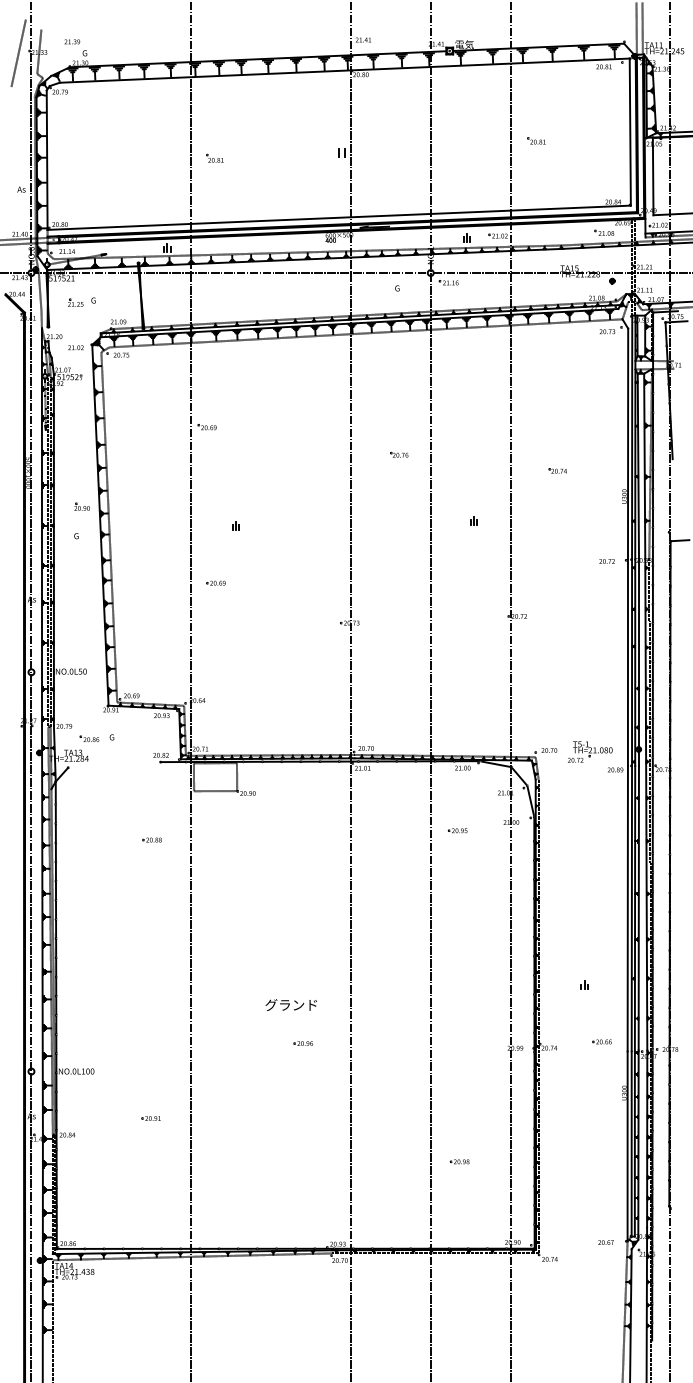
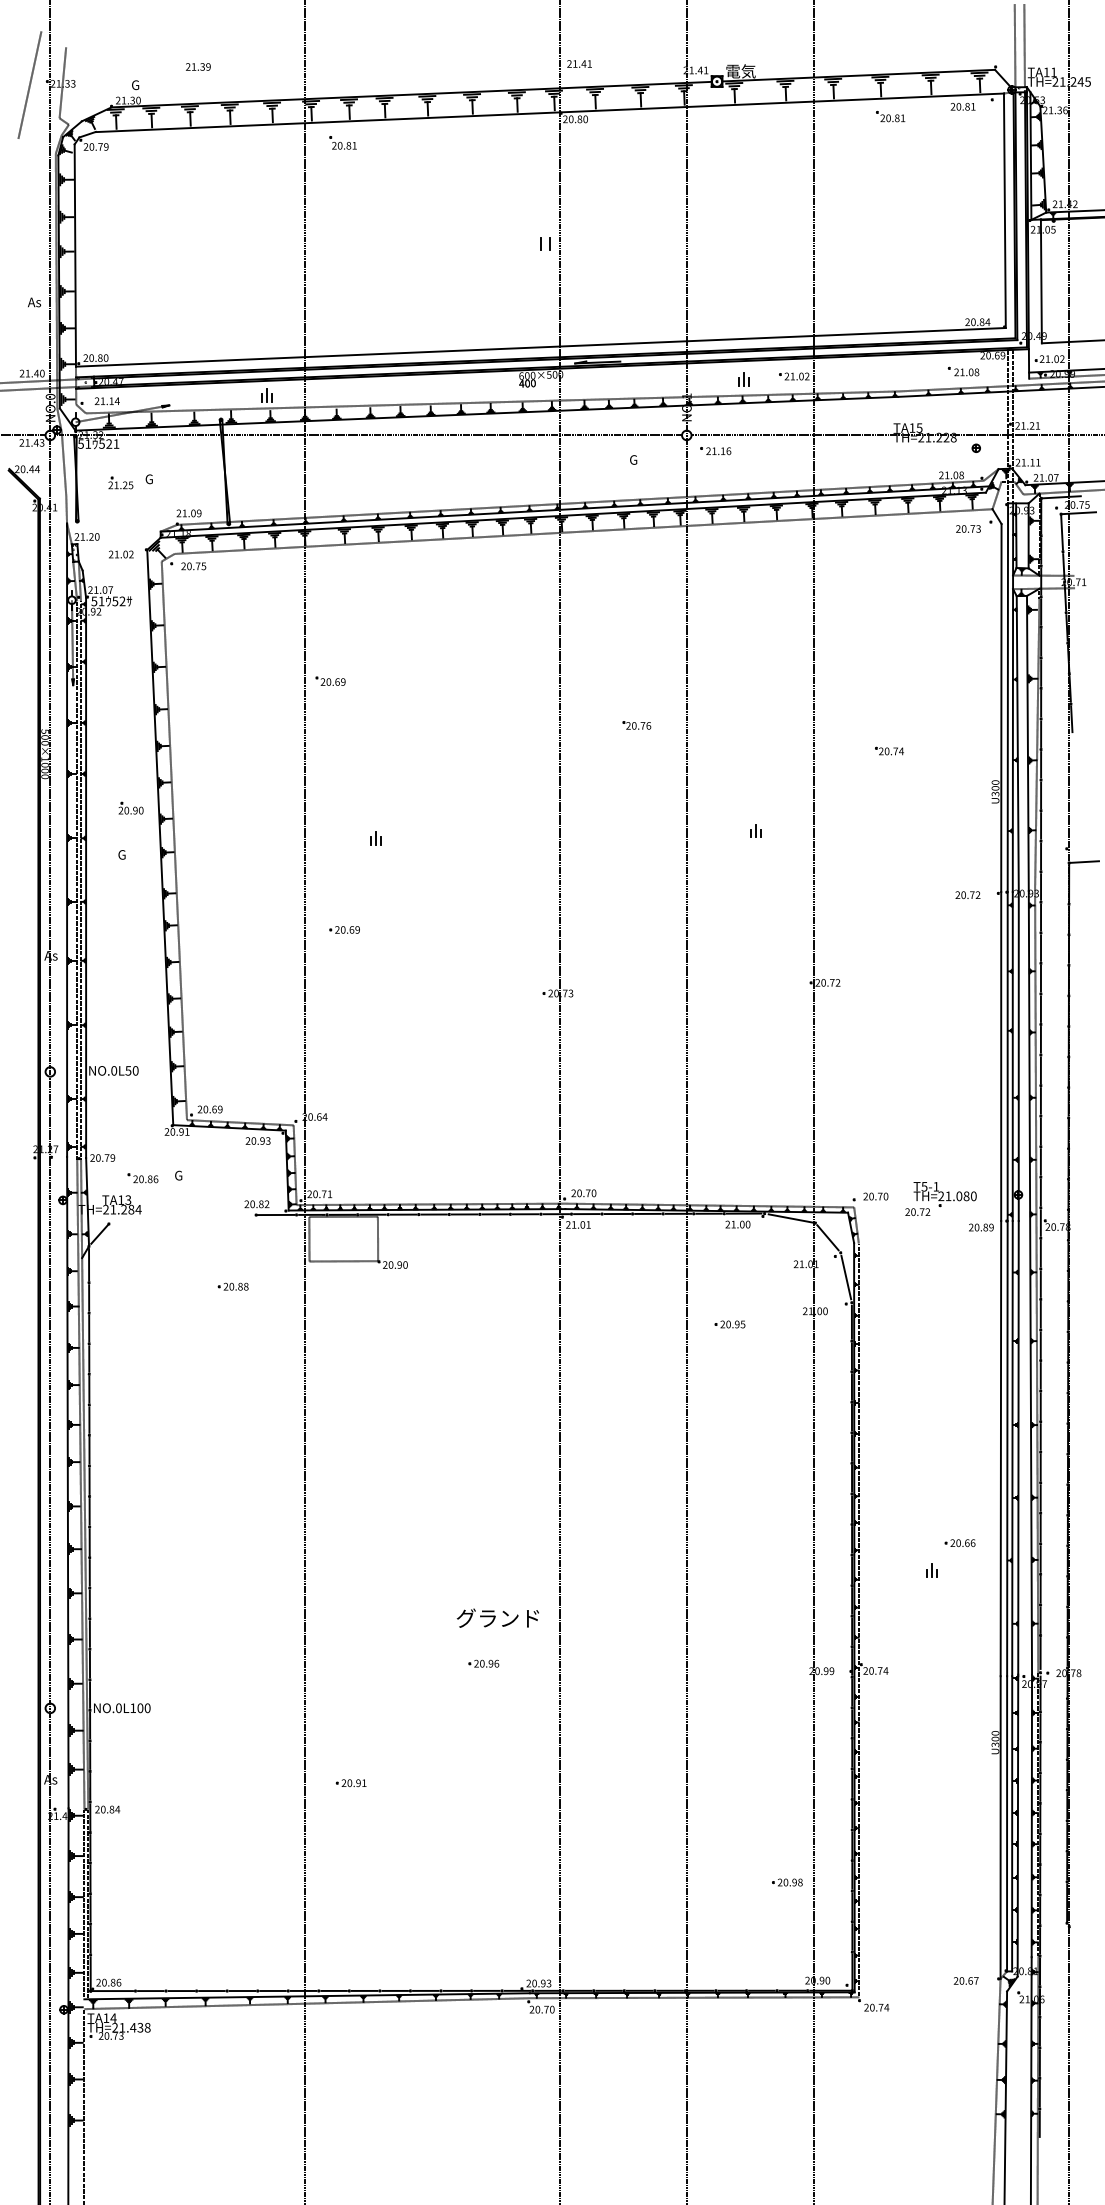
text: (72, 41) -> (198, 66), moved
part: (536, 140) -> (890, 115), moved
part: (214, 157) -> (342, 141), moved
part: (151, 839) -> (232, 1285), moved
text: (290, 1004) -> (496, 1617), moved
part: (601, 1041) -> (958, 1542), moved
part: (150, 1118) -> (350, 1783), moved
part: (459, 1161) -> (786, 1882), moved

